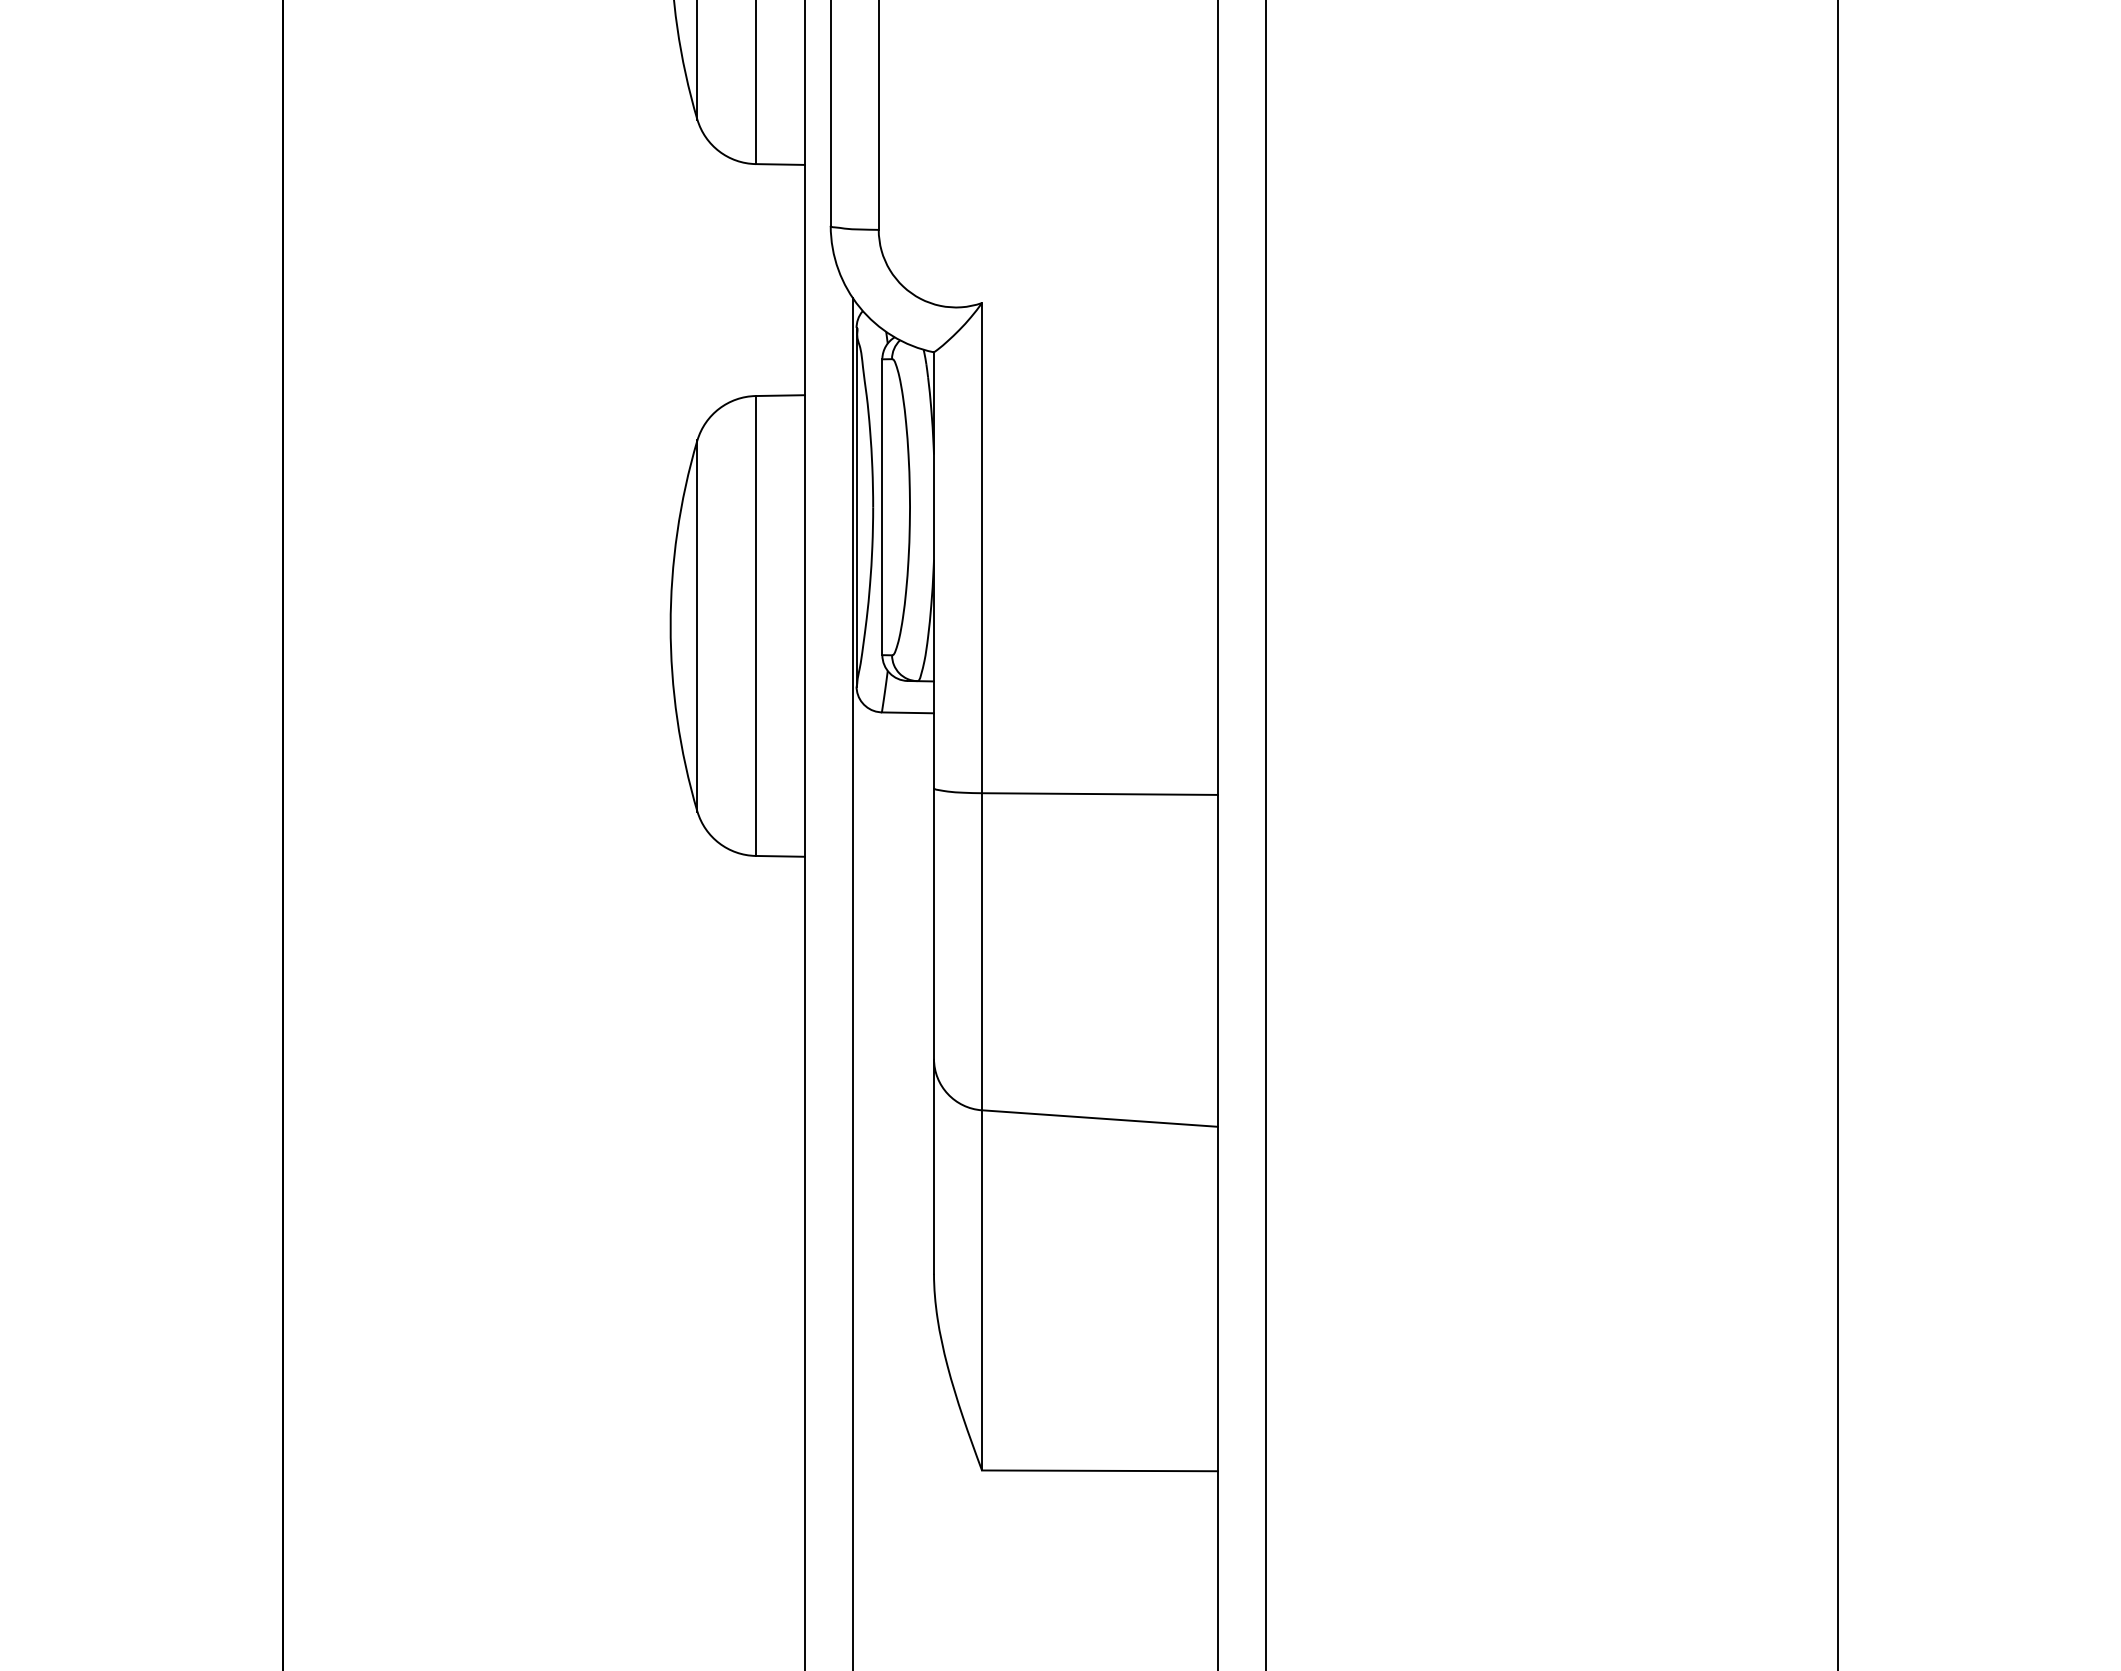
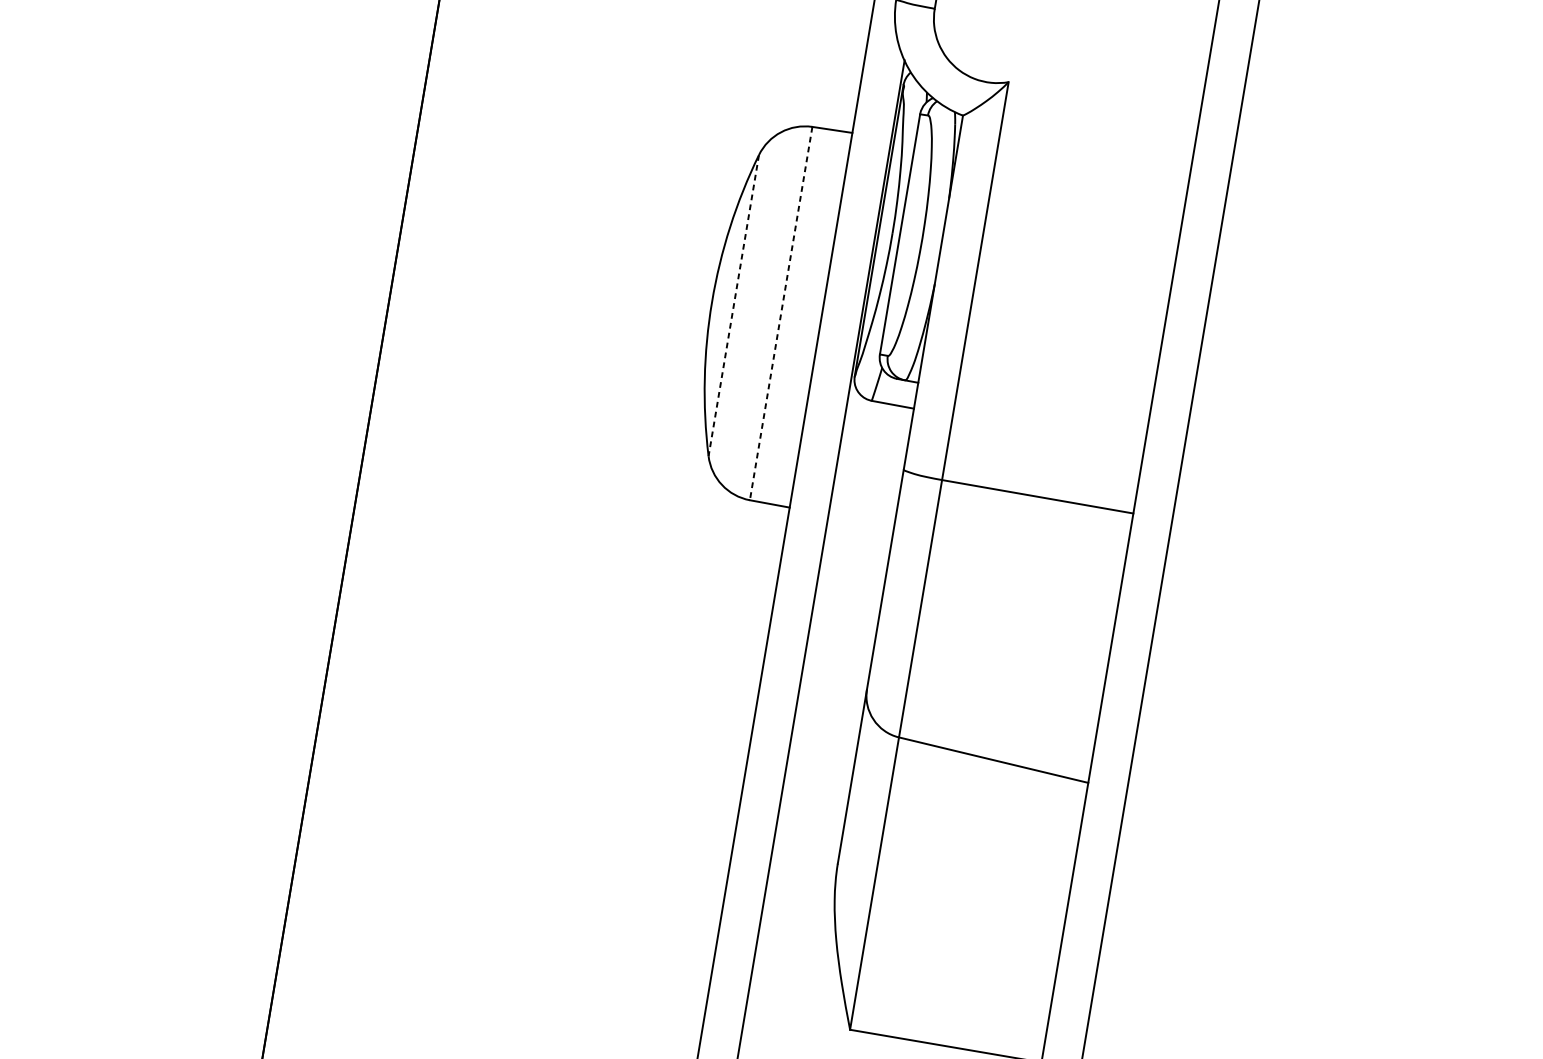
line: (697, 625) -> (733, 305), solid -> dashed
line: (755, 625) -> (781, 313), solid -> dashed

